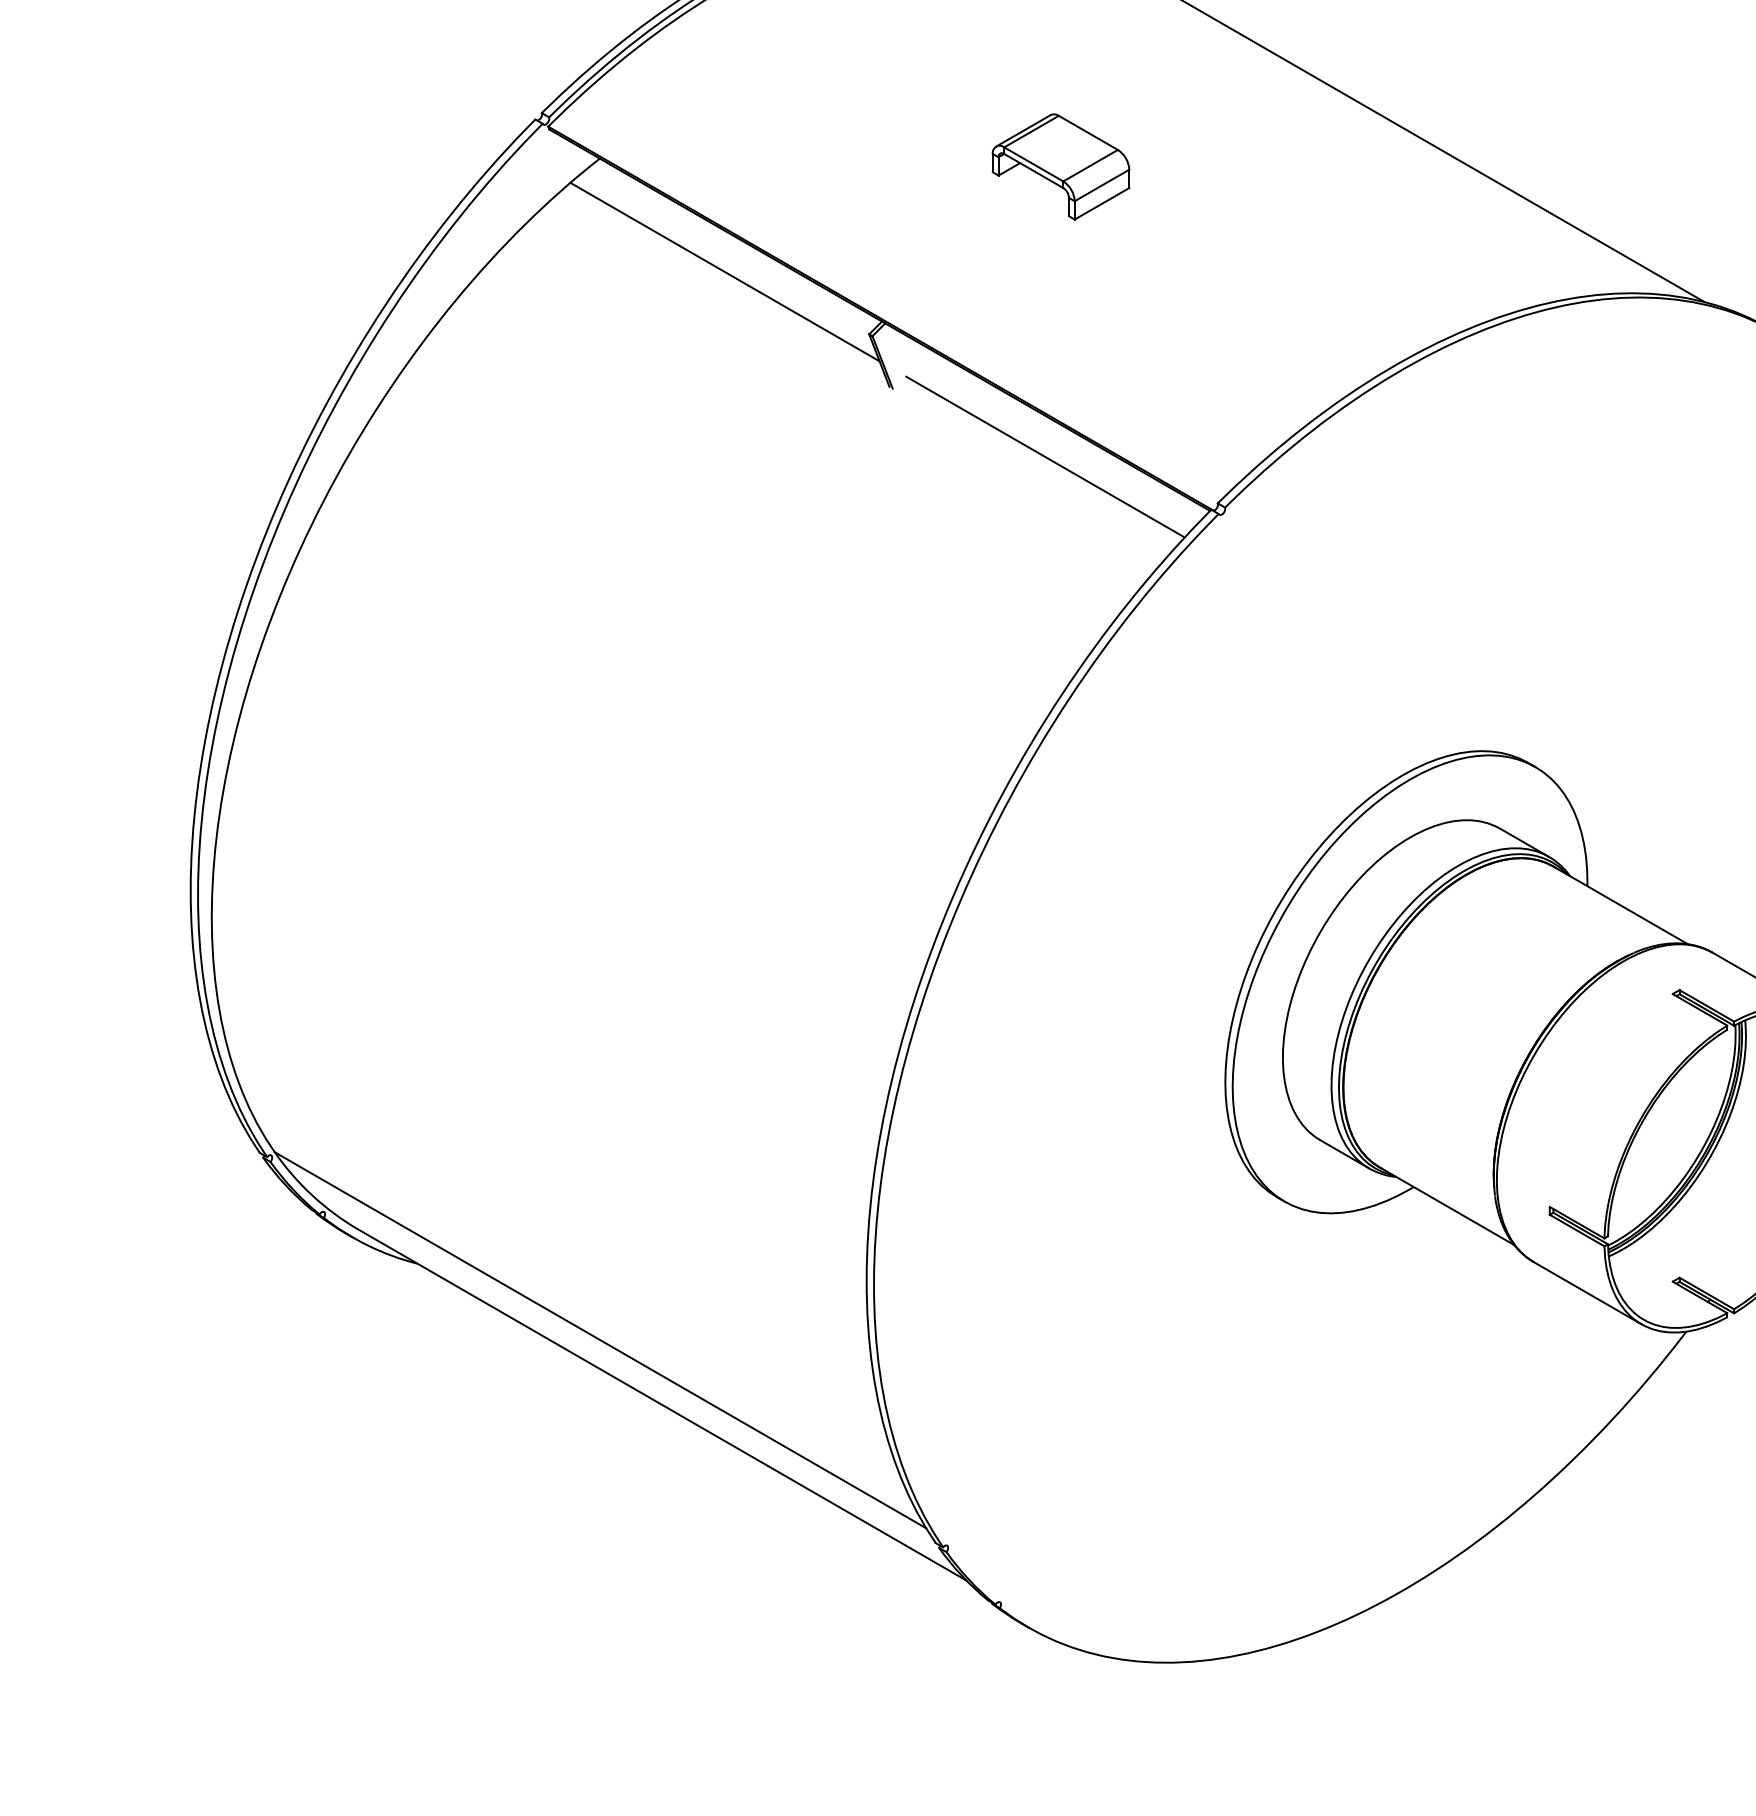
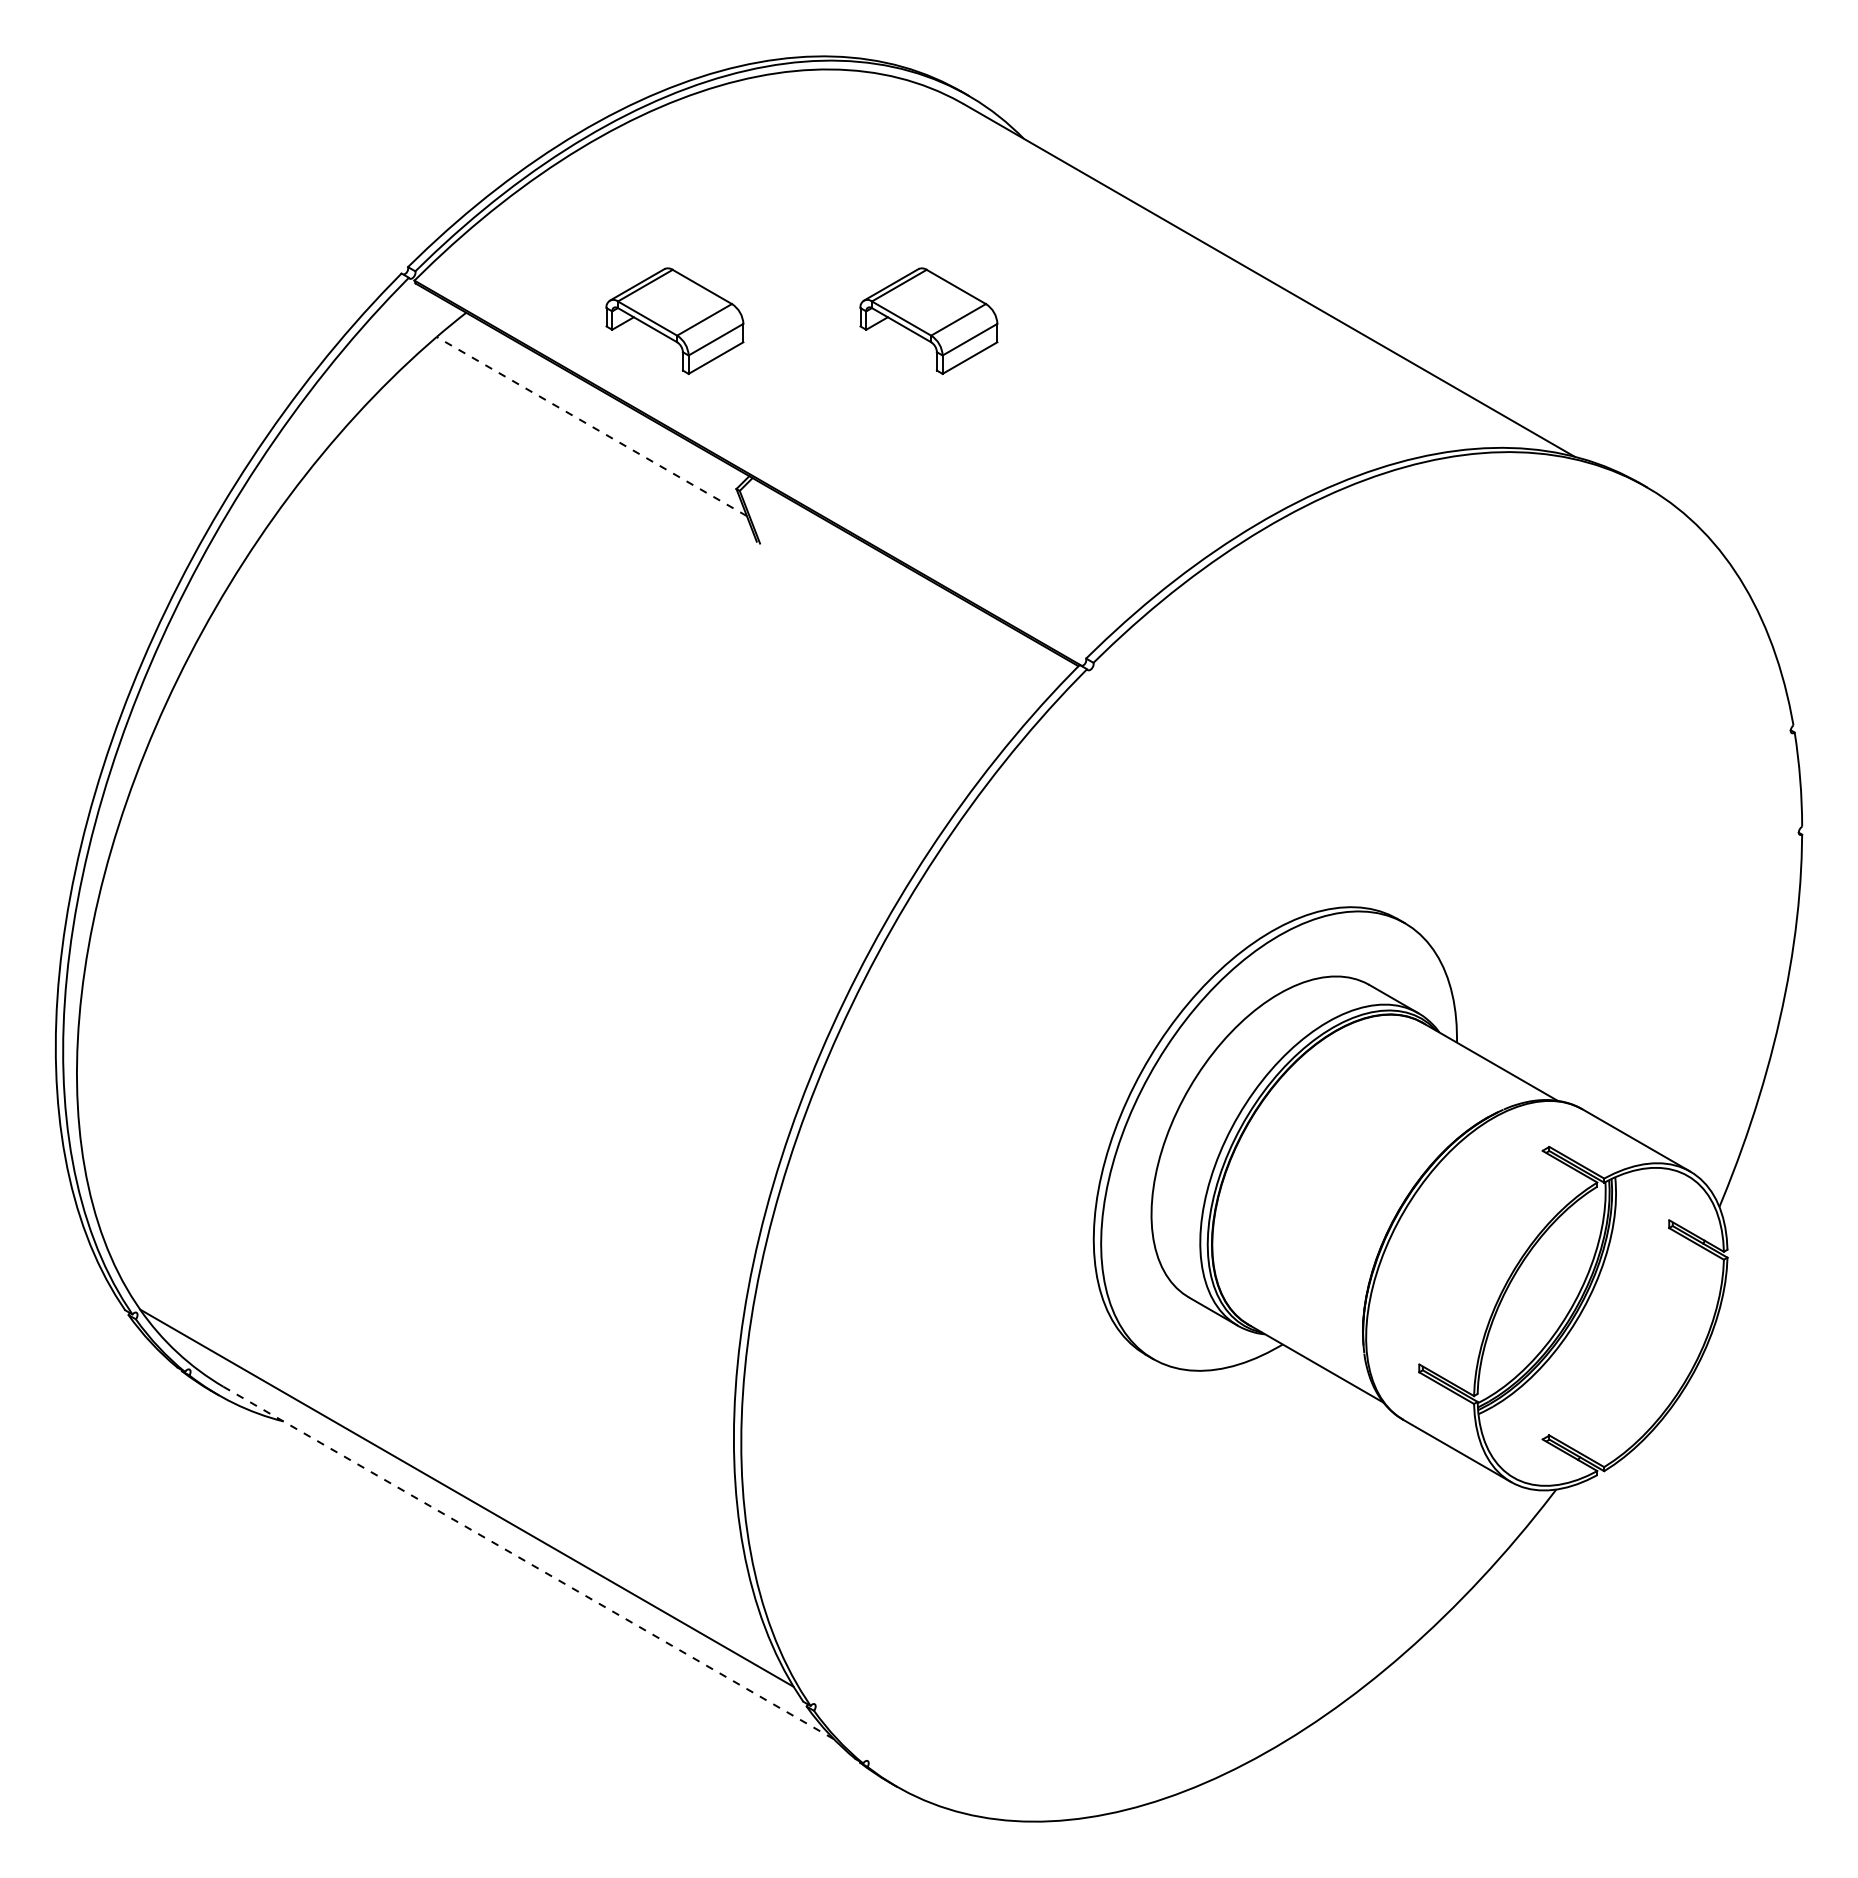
part: (807, 166) -> (674, 320), added
line: (724, 272) -> (591, 426), solid -> dashed
line: (1045, 456) -> (913, 611), removed
line: (661, 1405) -> (528, 1563), solid -> dashed

